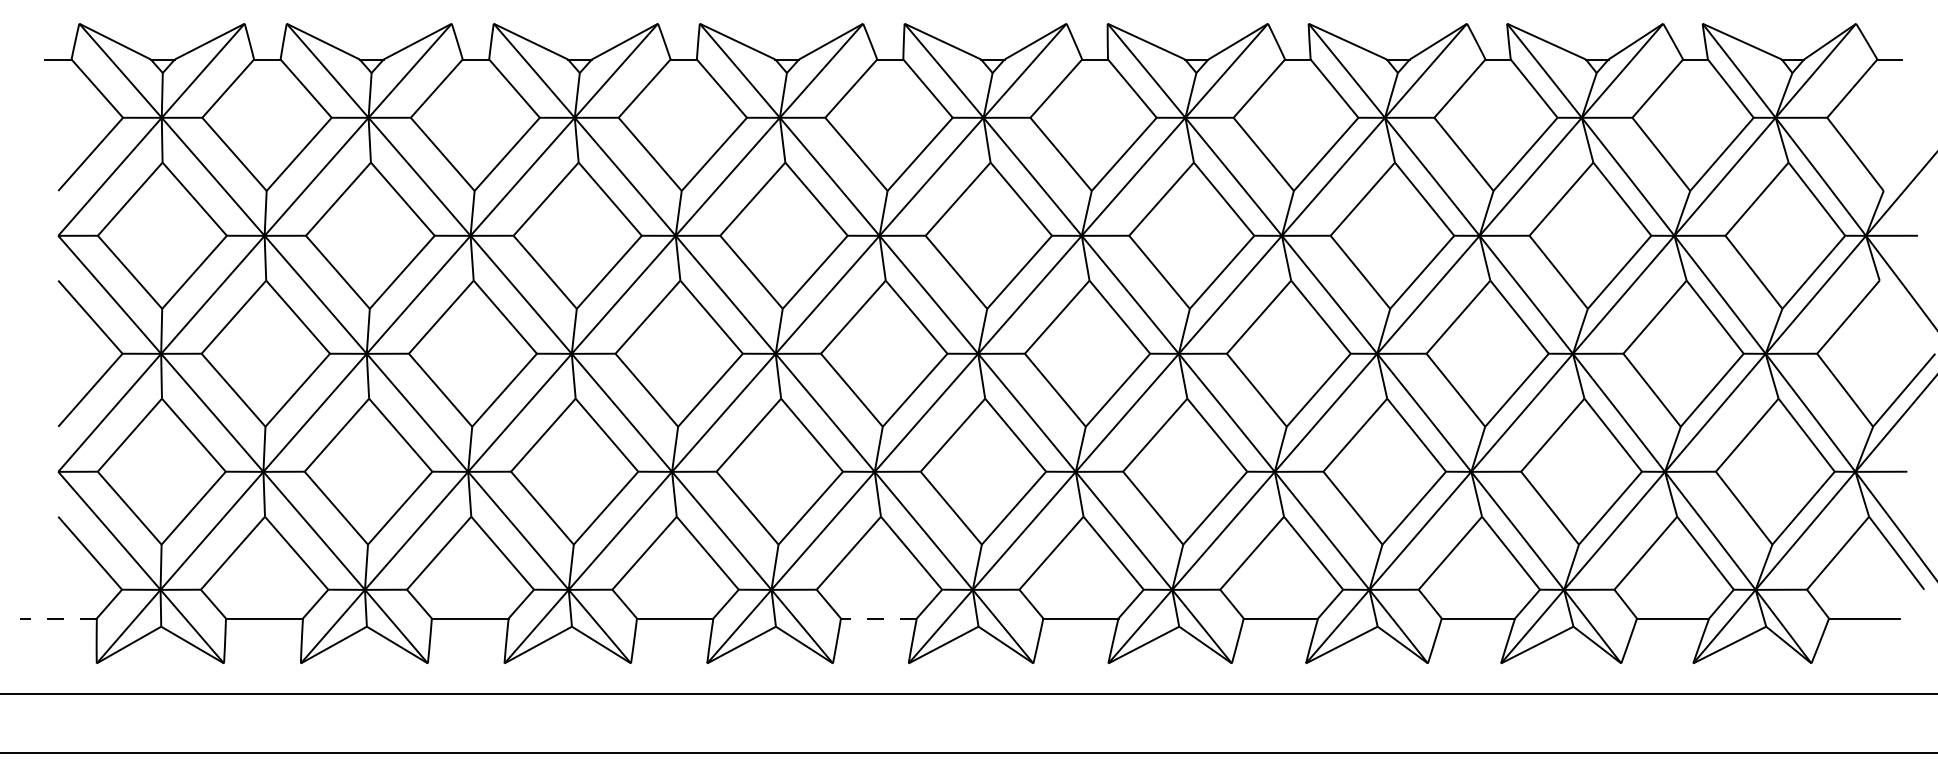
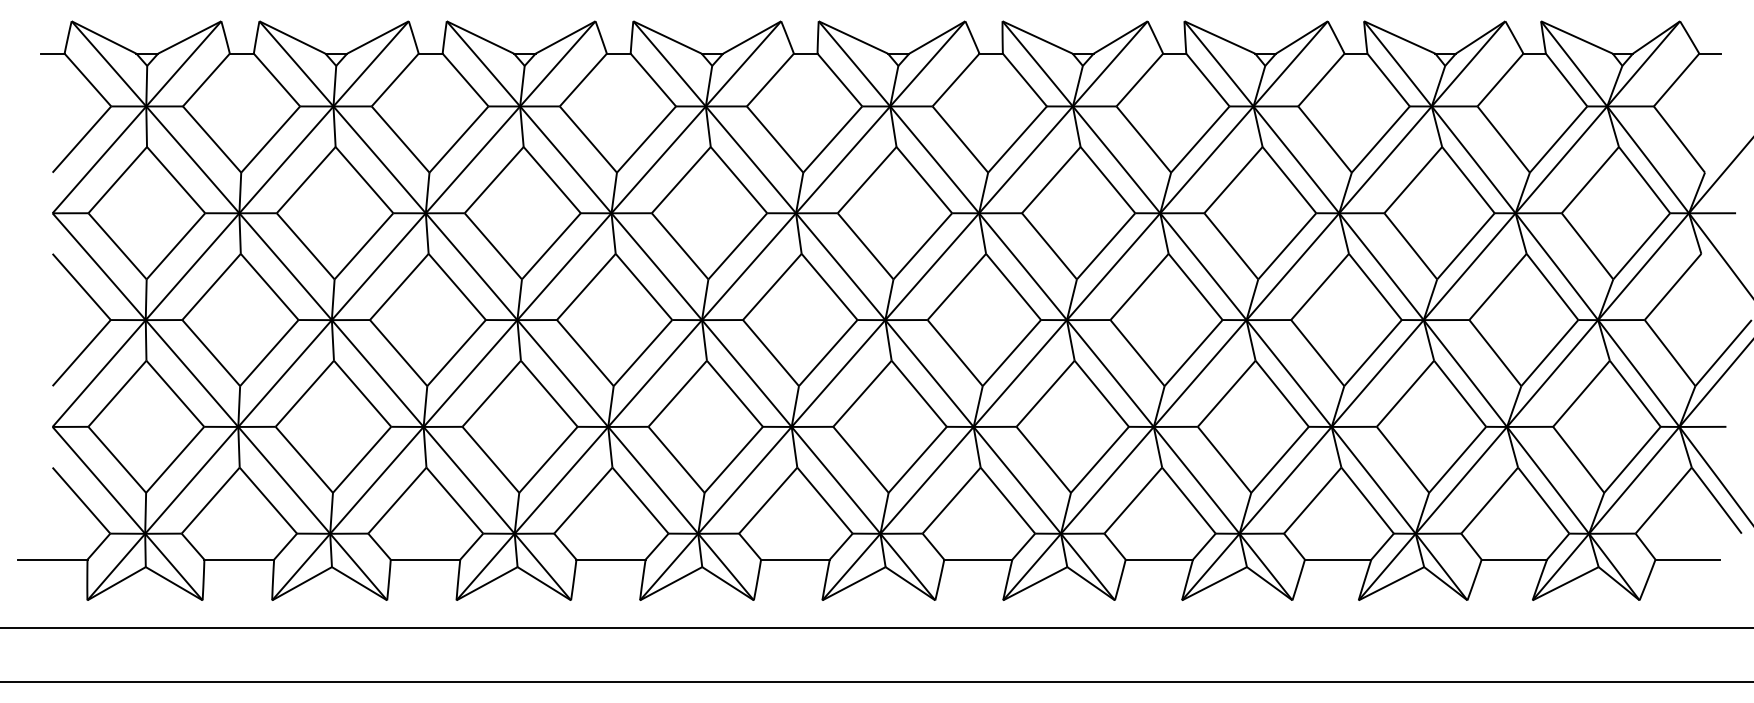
line: (58, 618) -> (52, 559), dashed -> solid
line: (877, 618) -> (794, 559), dashed -> solid

